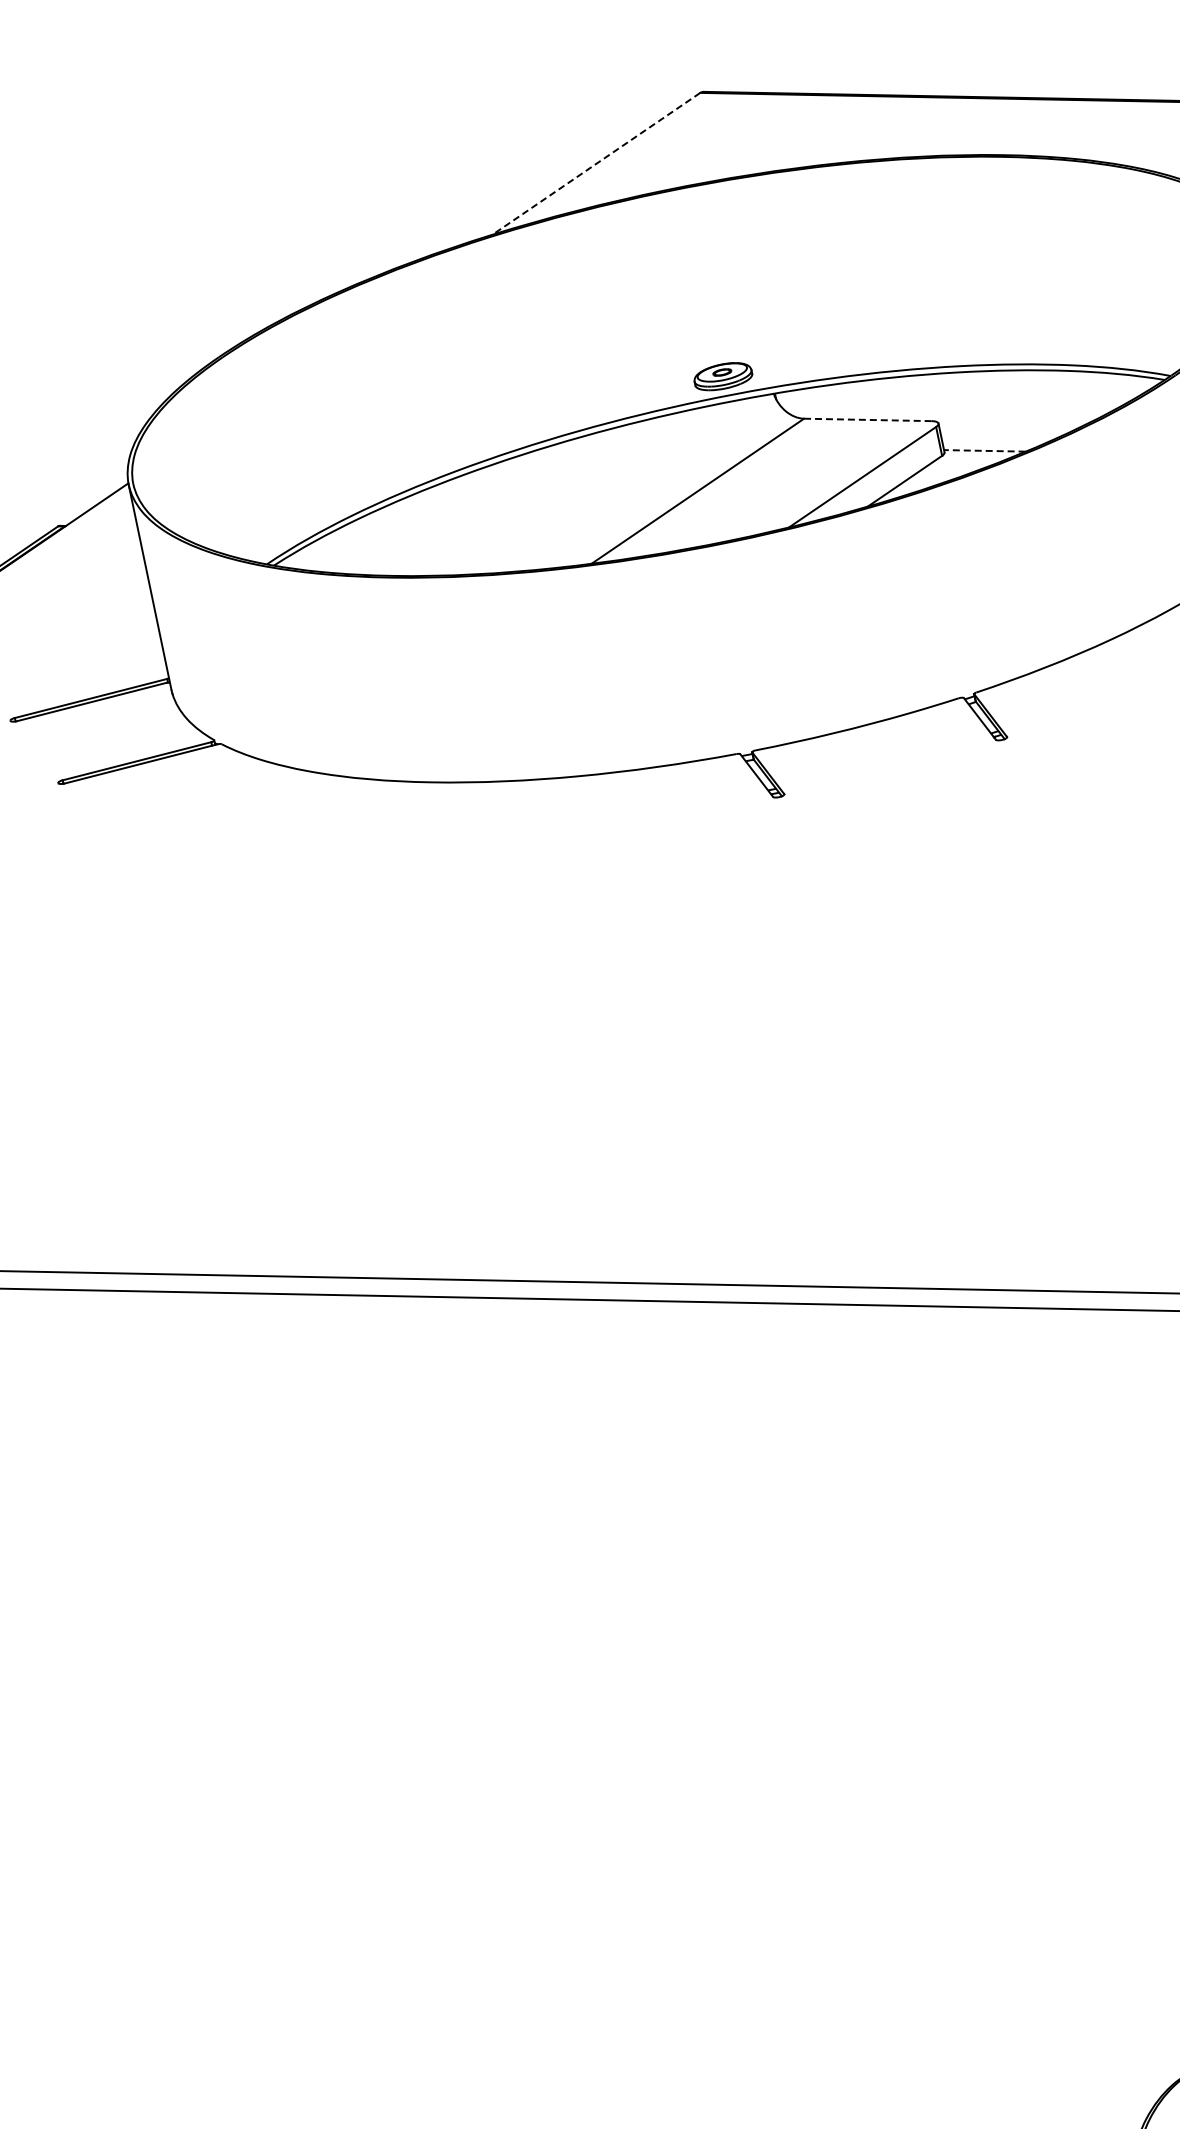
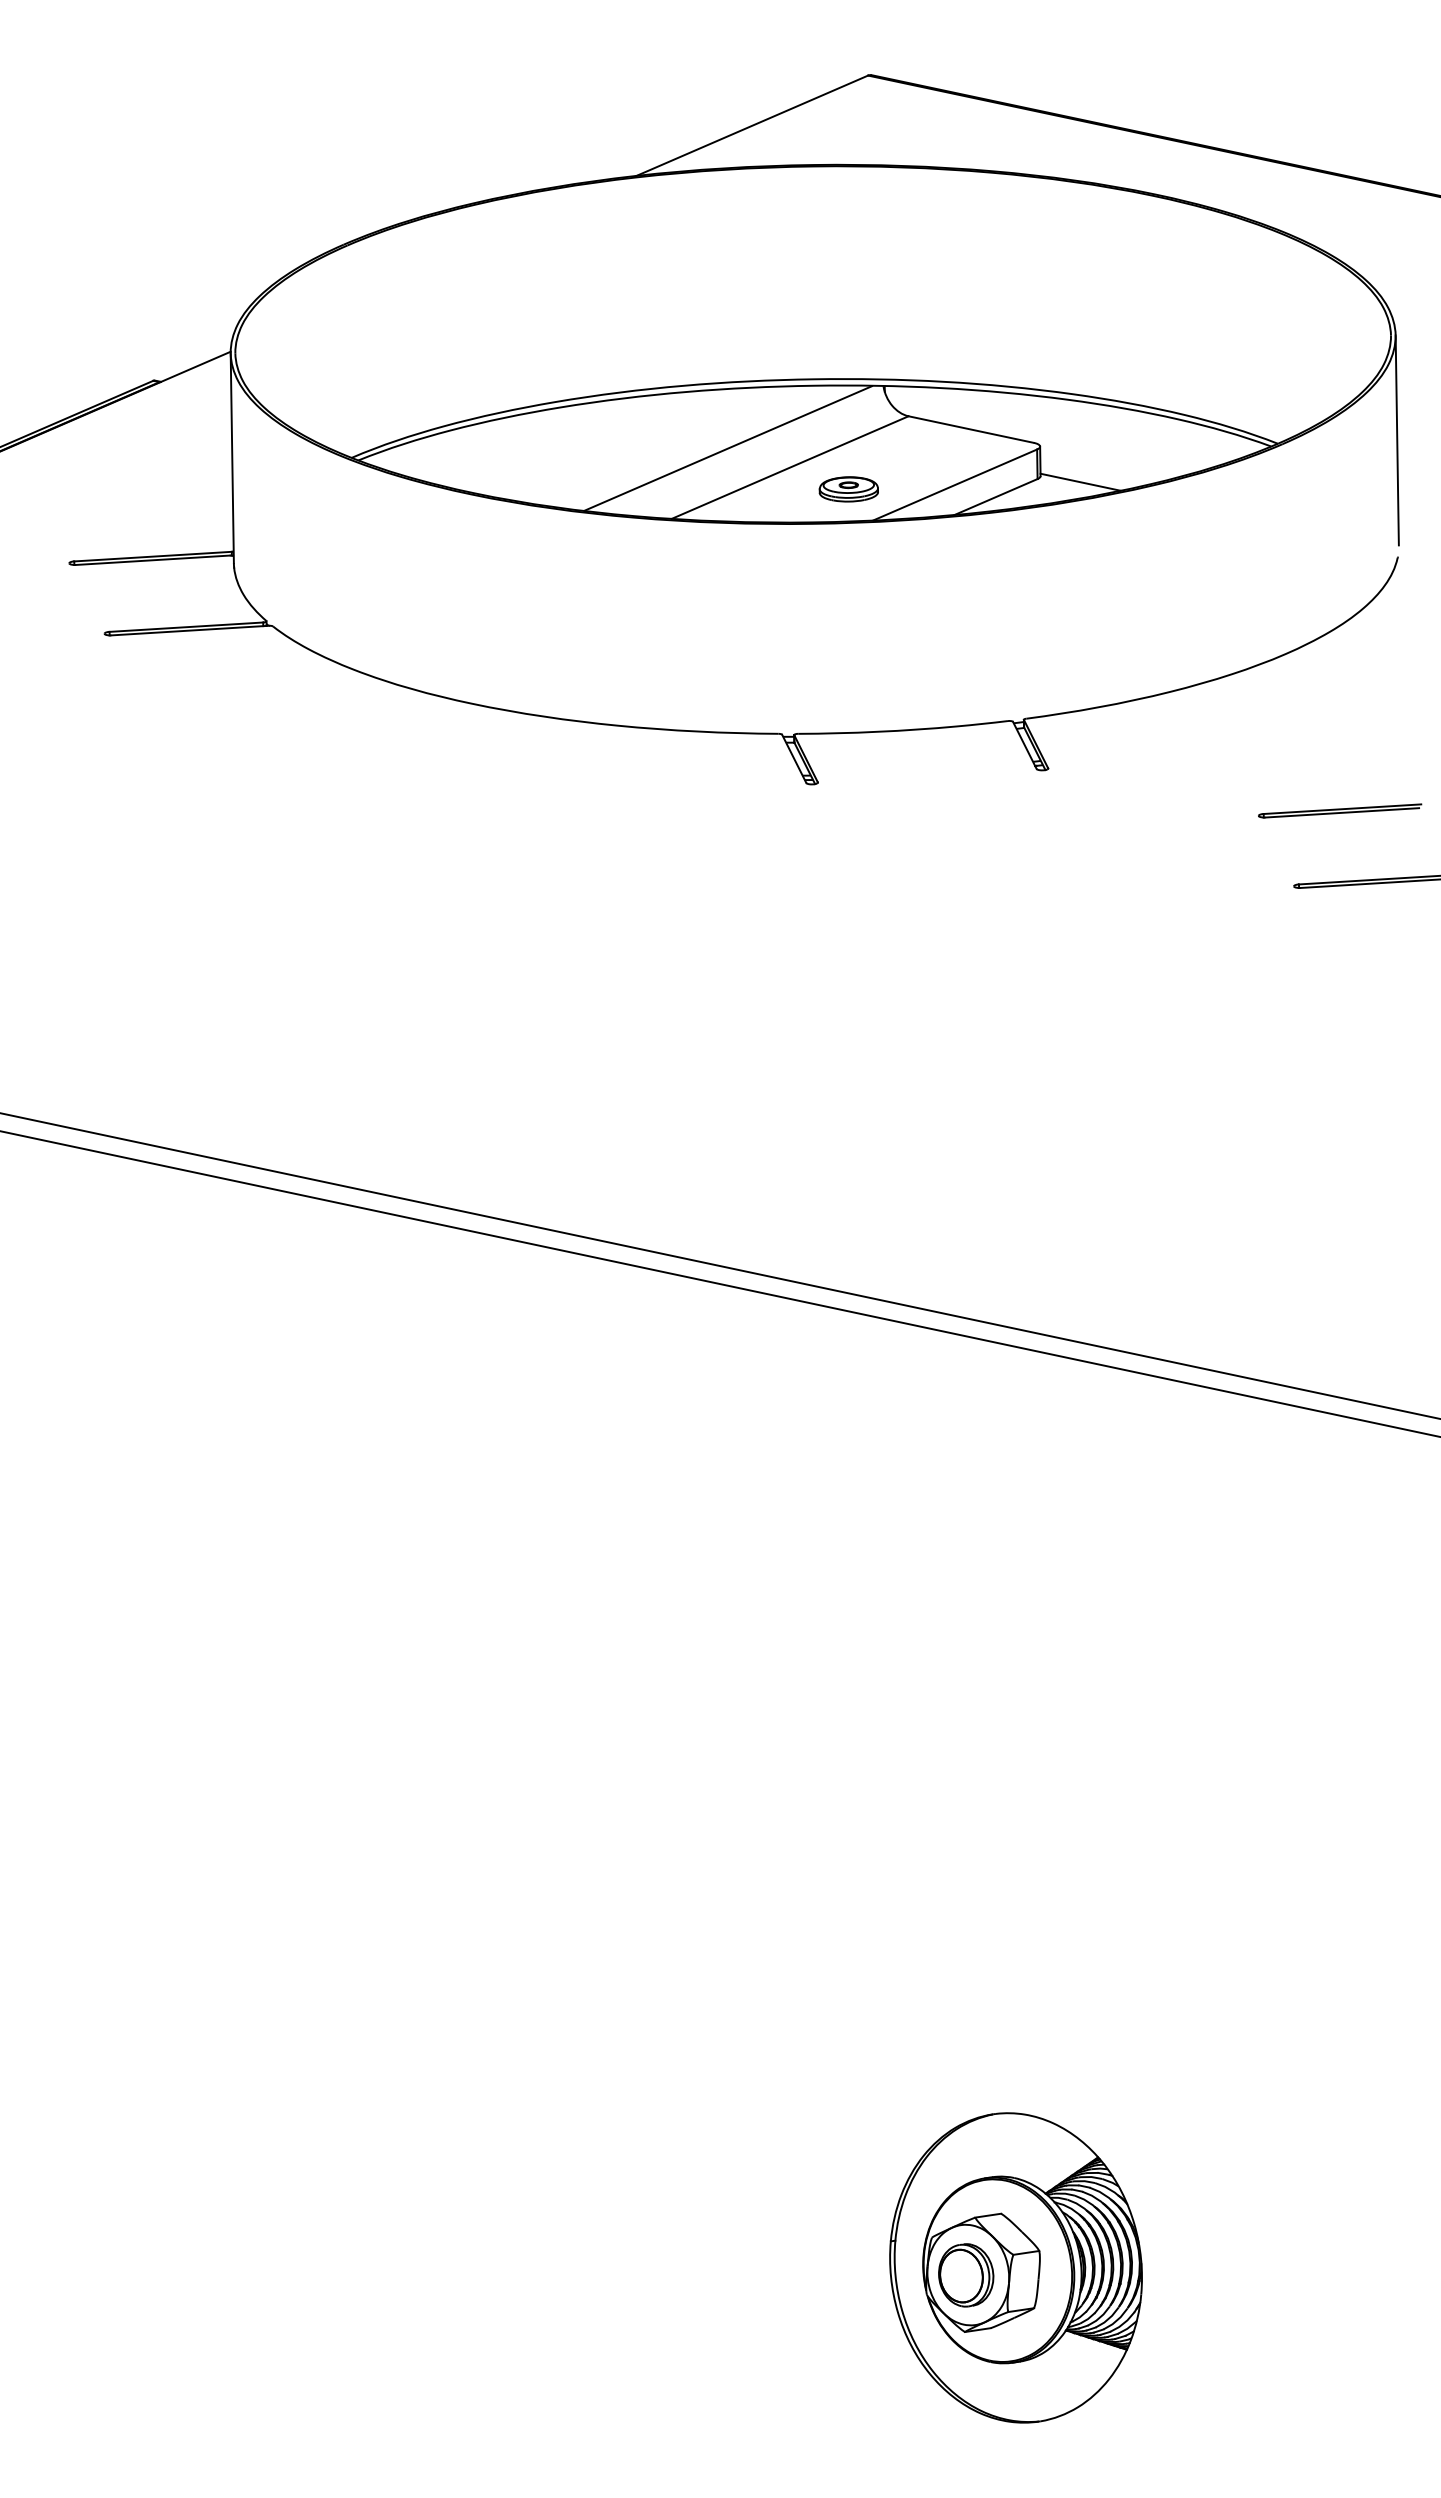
line: (596, 163) -> (752, 125), dashed -> solid
part: (722, 376) -> (848, 489), moved
line: (868, 419) -> (971, 429), dashed -> solid
line: (984, 451) -> (1080, 482), dashed -> solid
line: (633, 484) -> (728, 448), added

